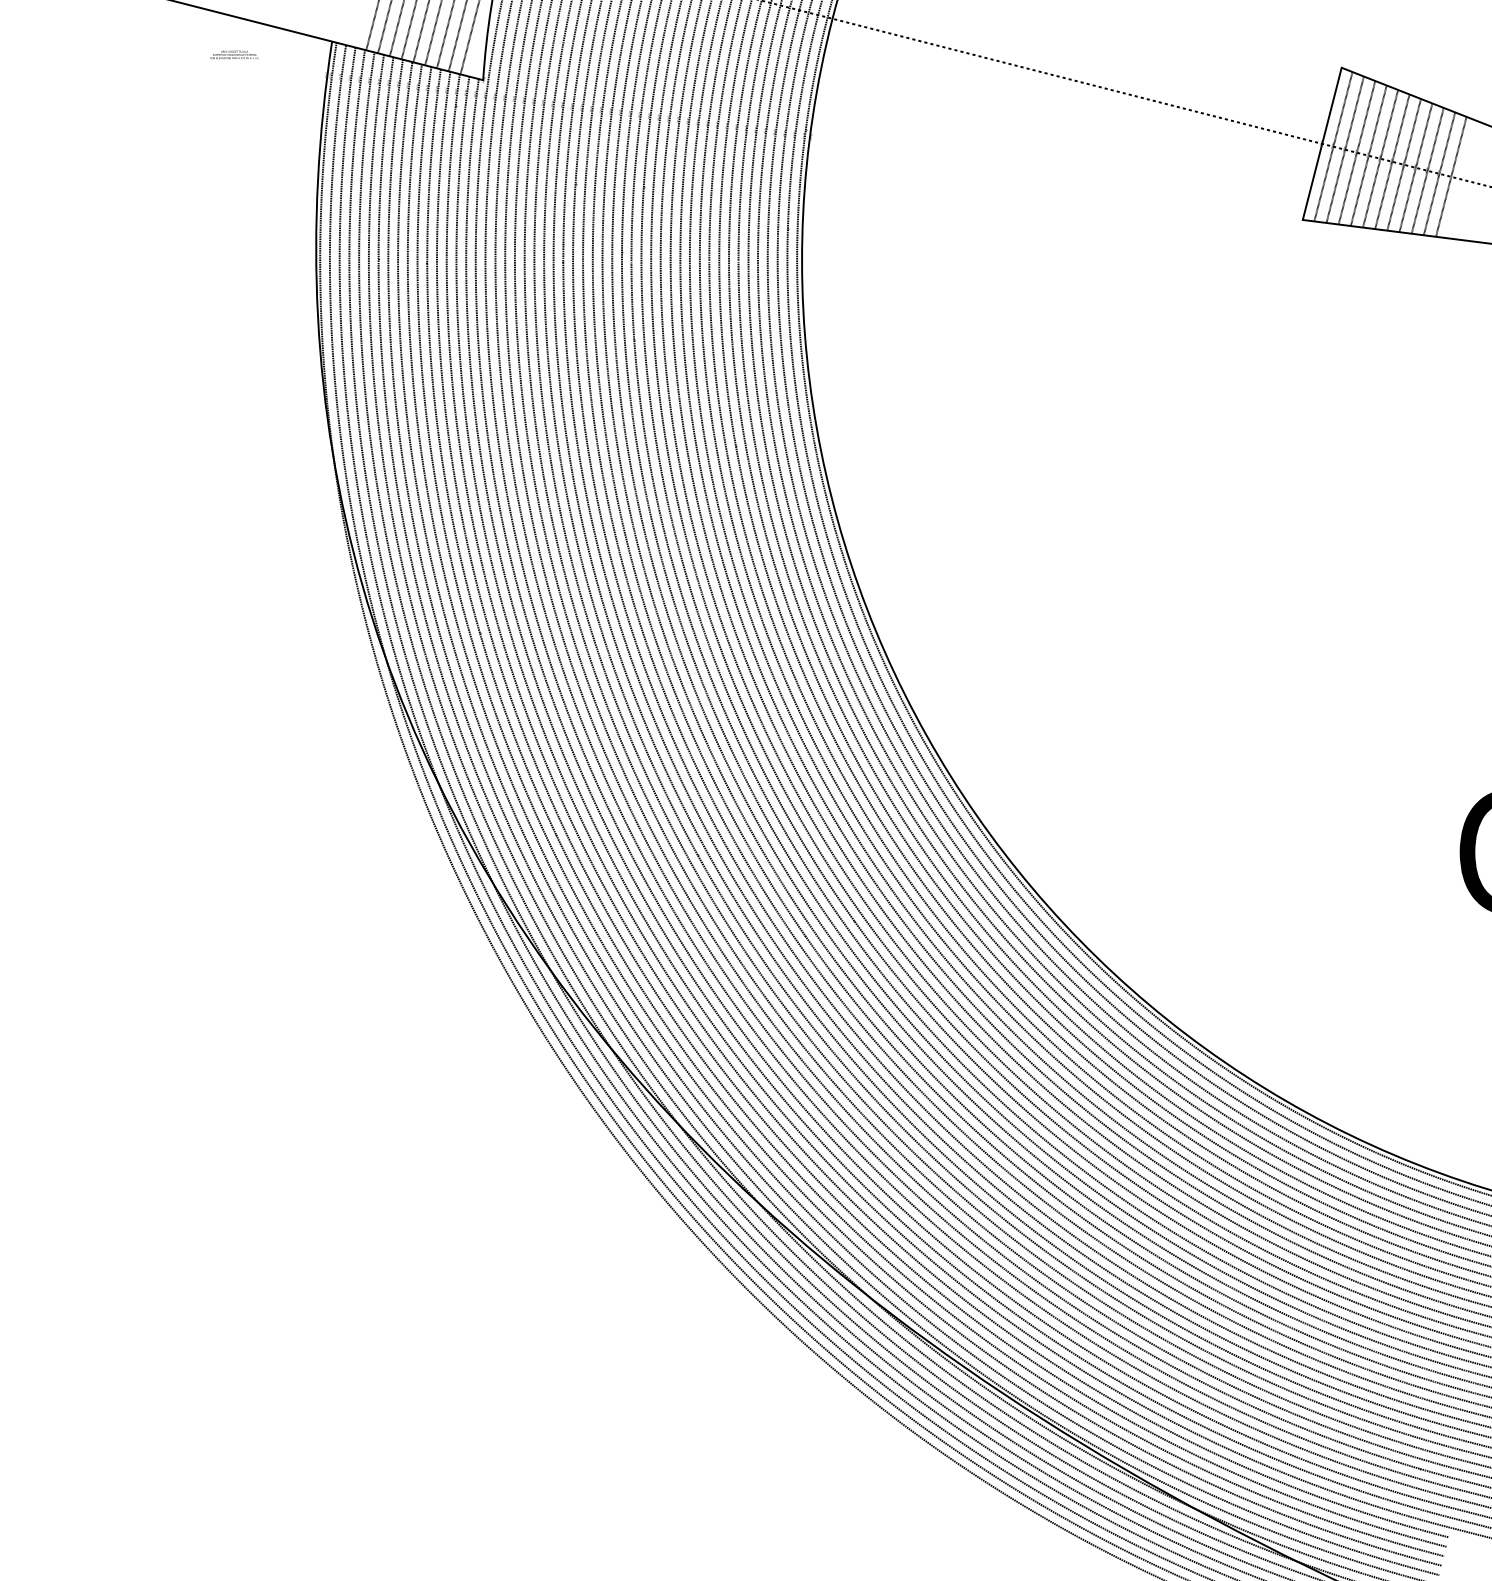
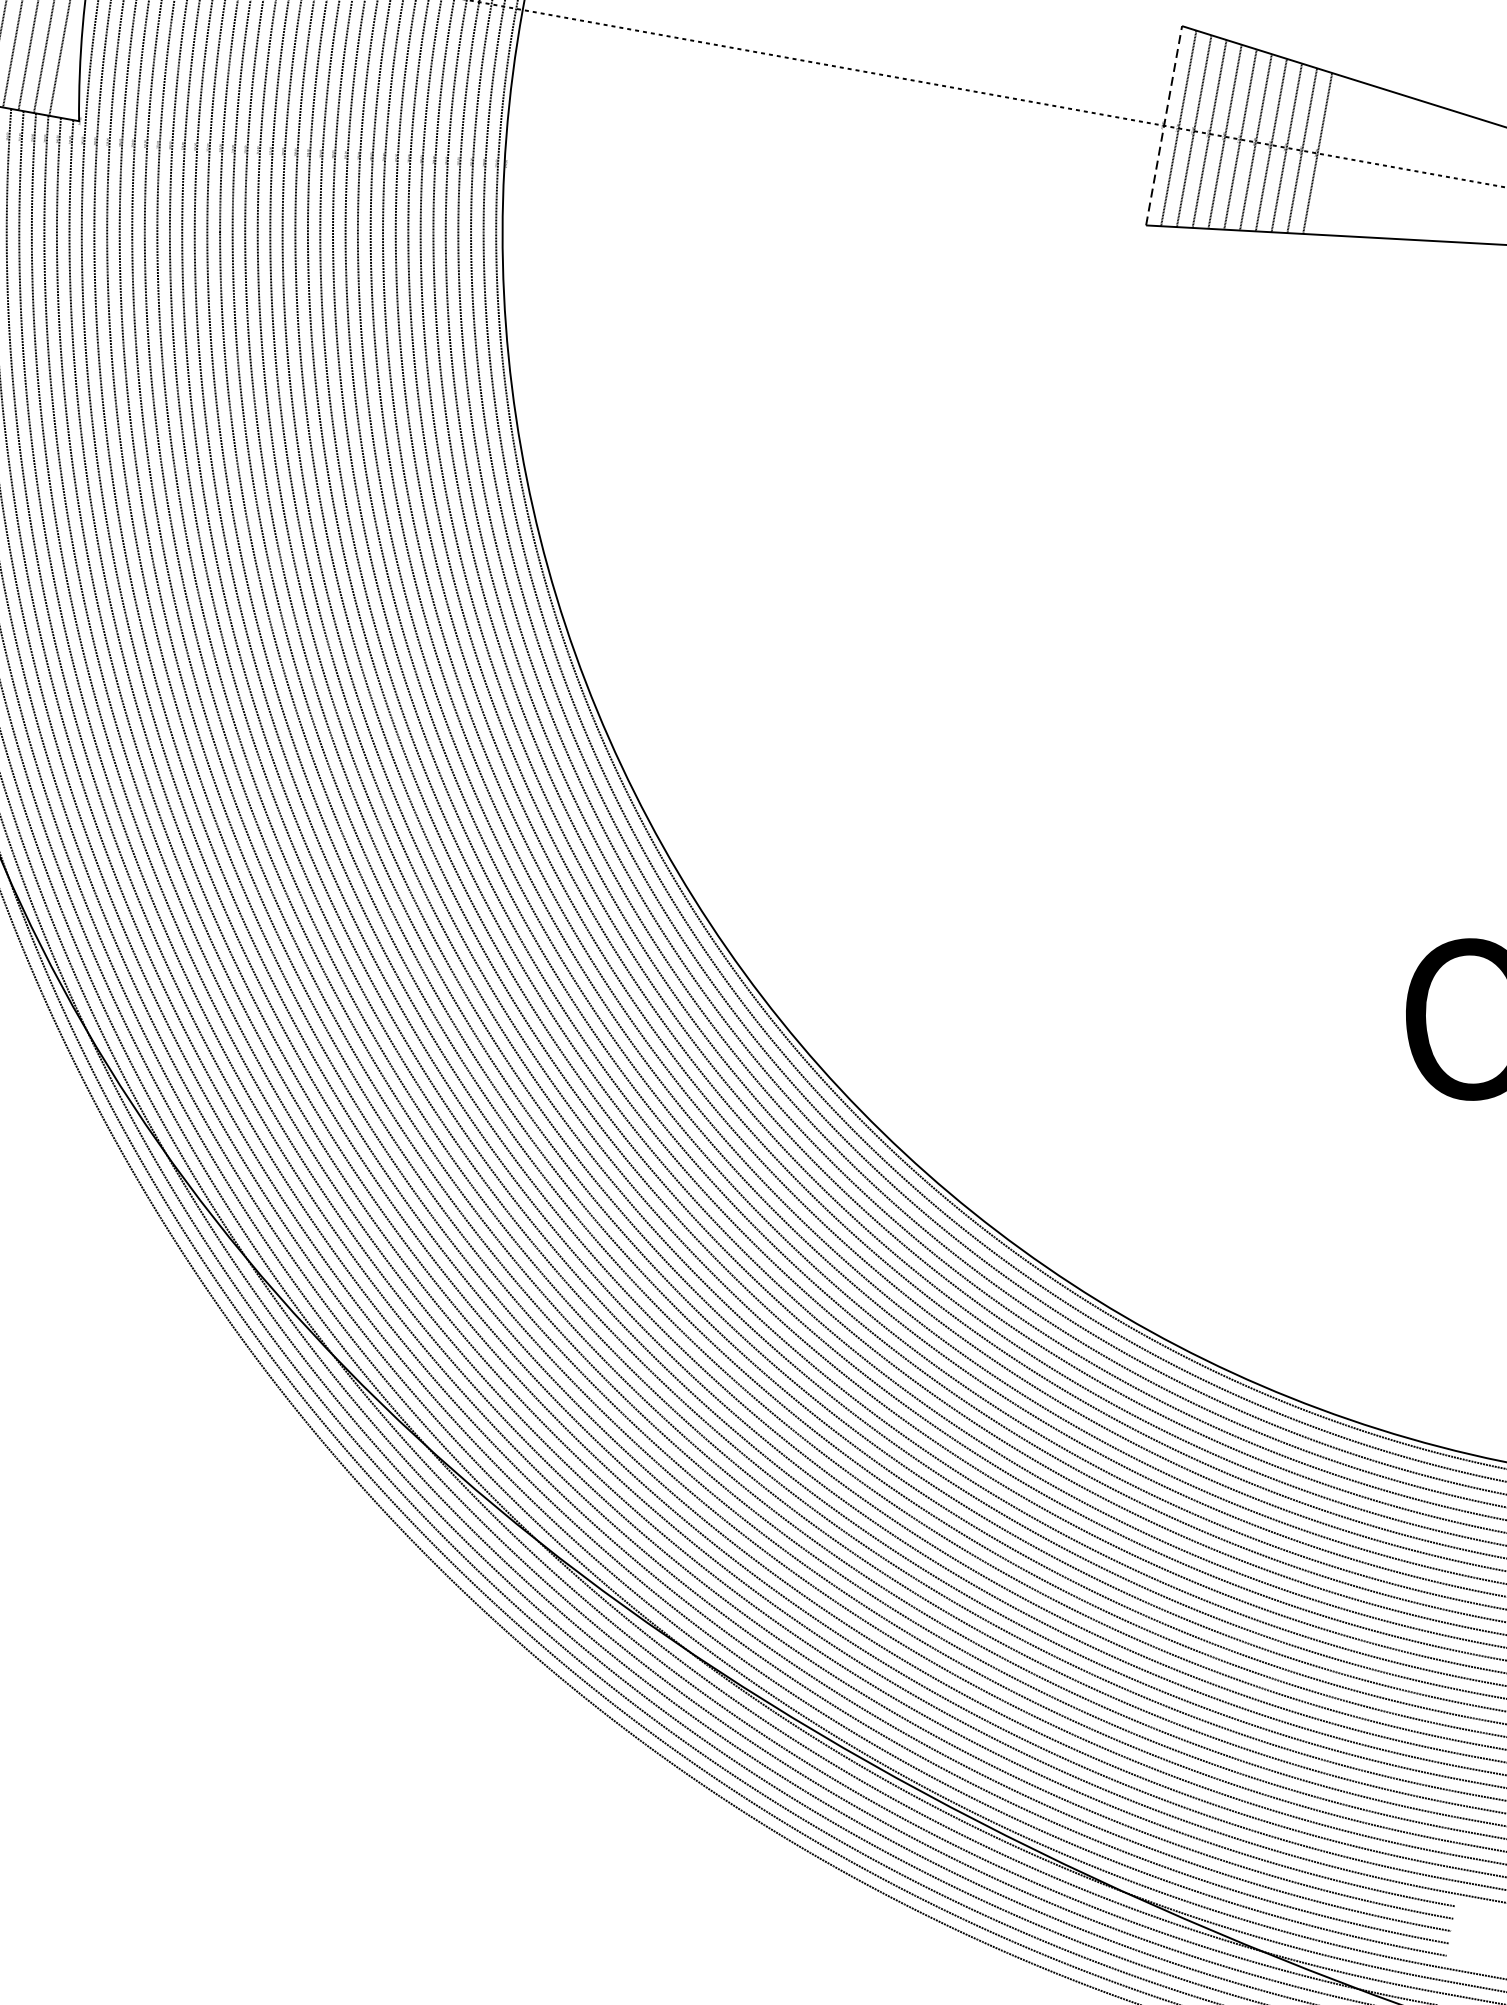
line: (1322, 143) -> (1164, 125), solid -> dashed
line: (1450, 176) -> (1332, 155), removed

